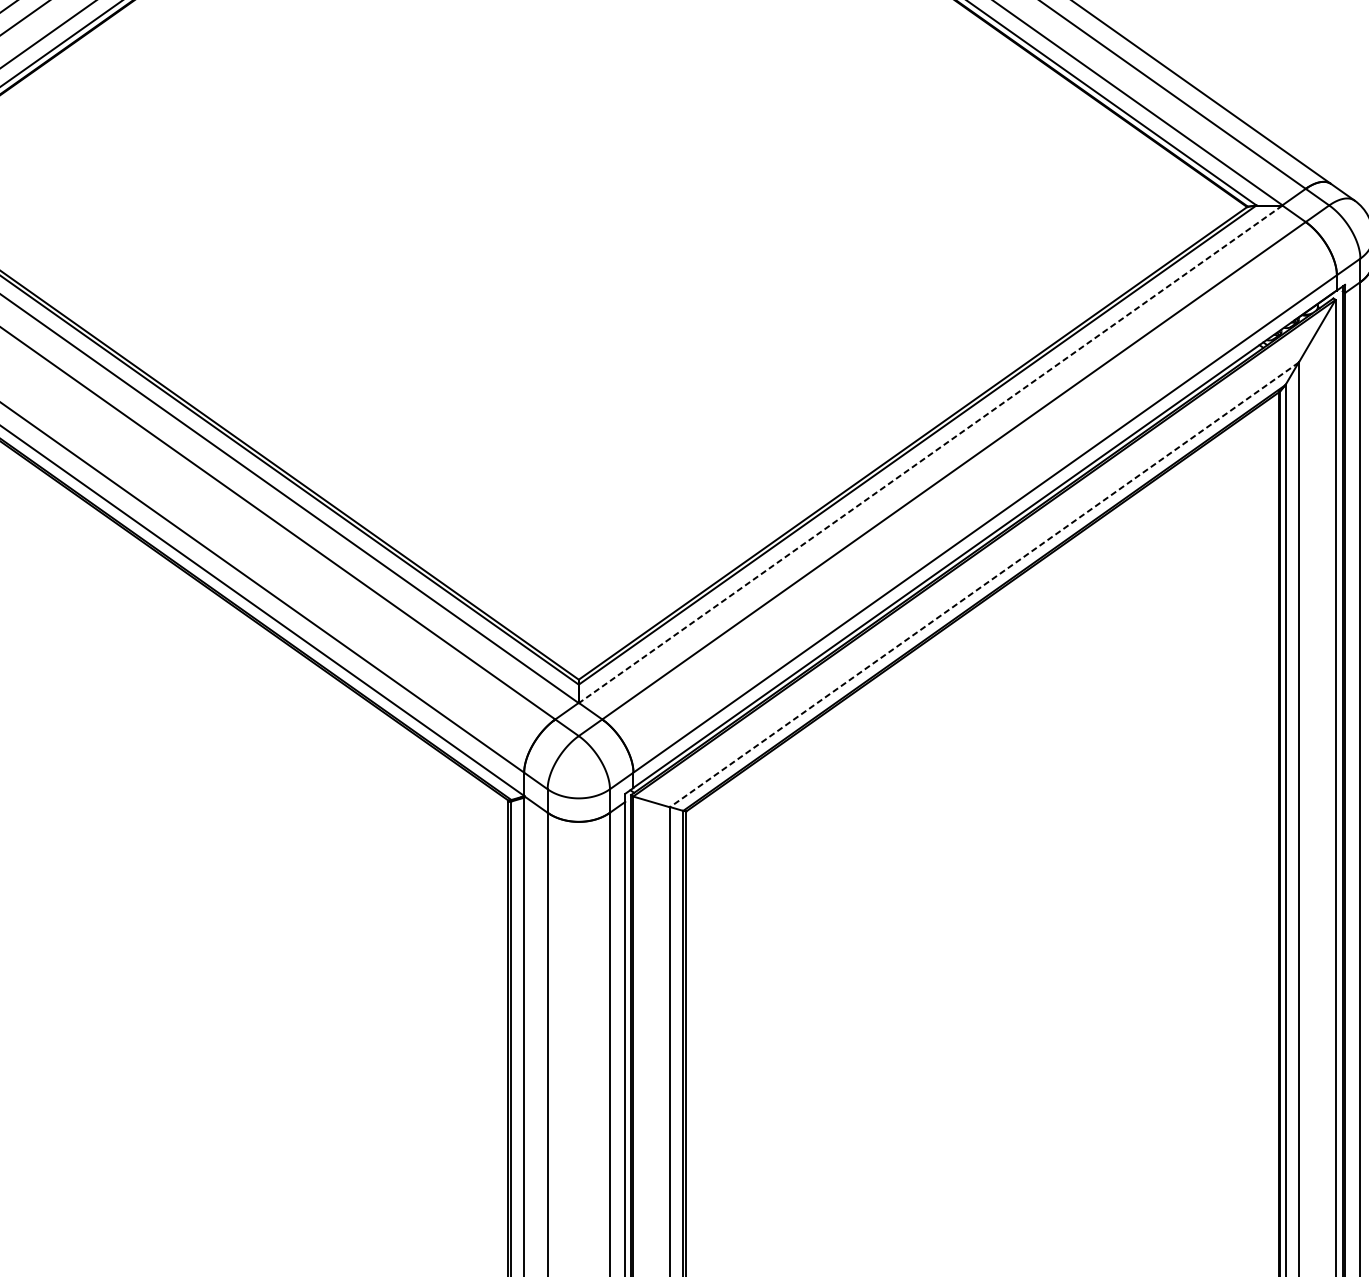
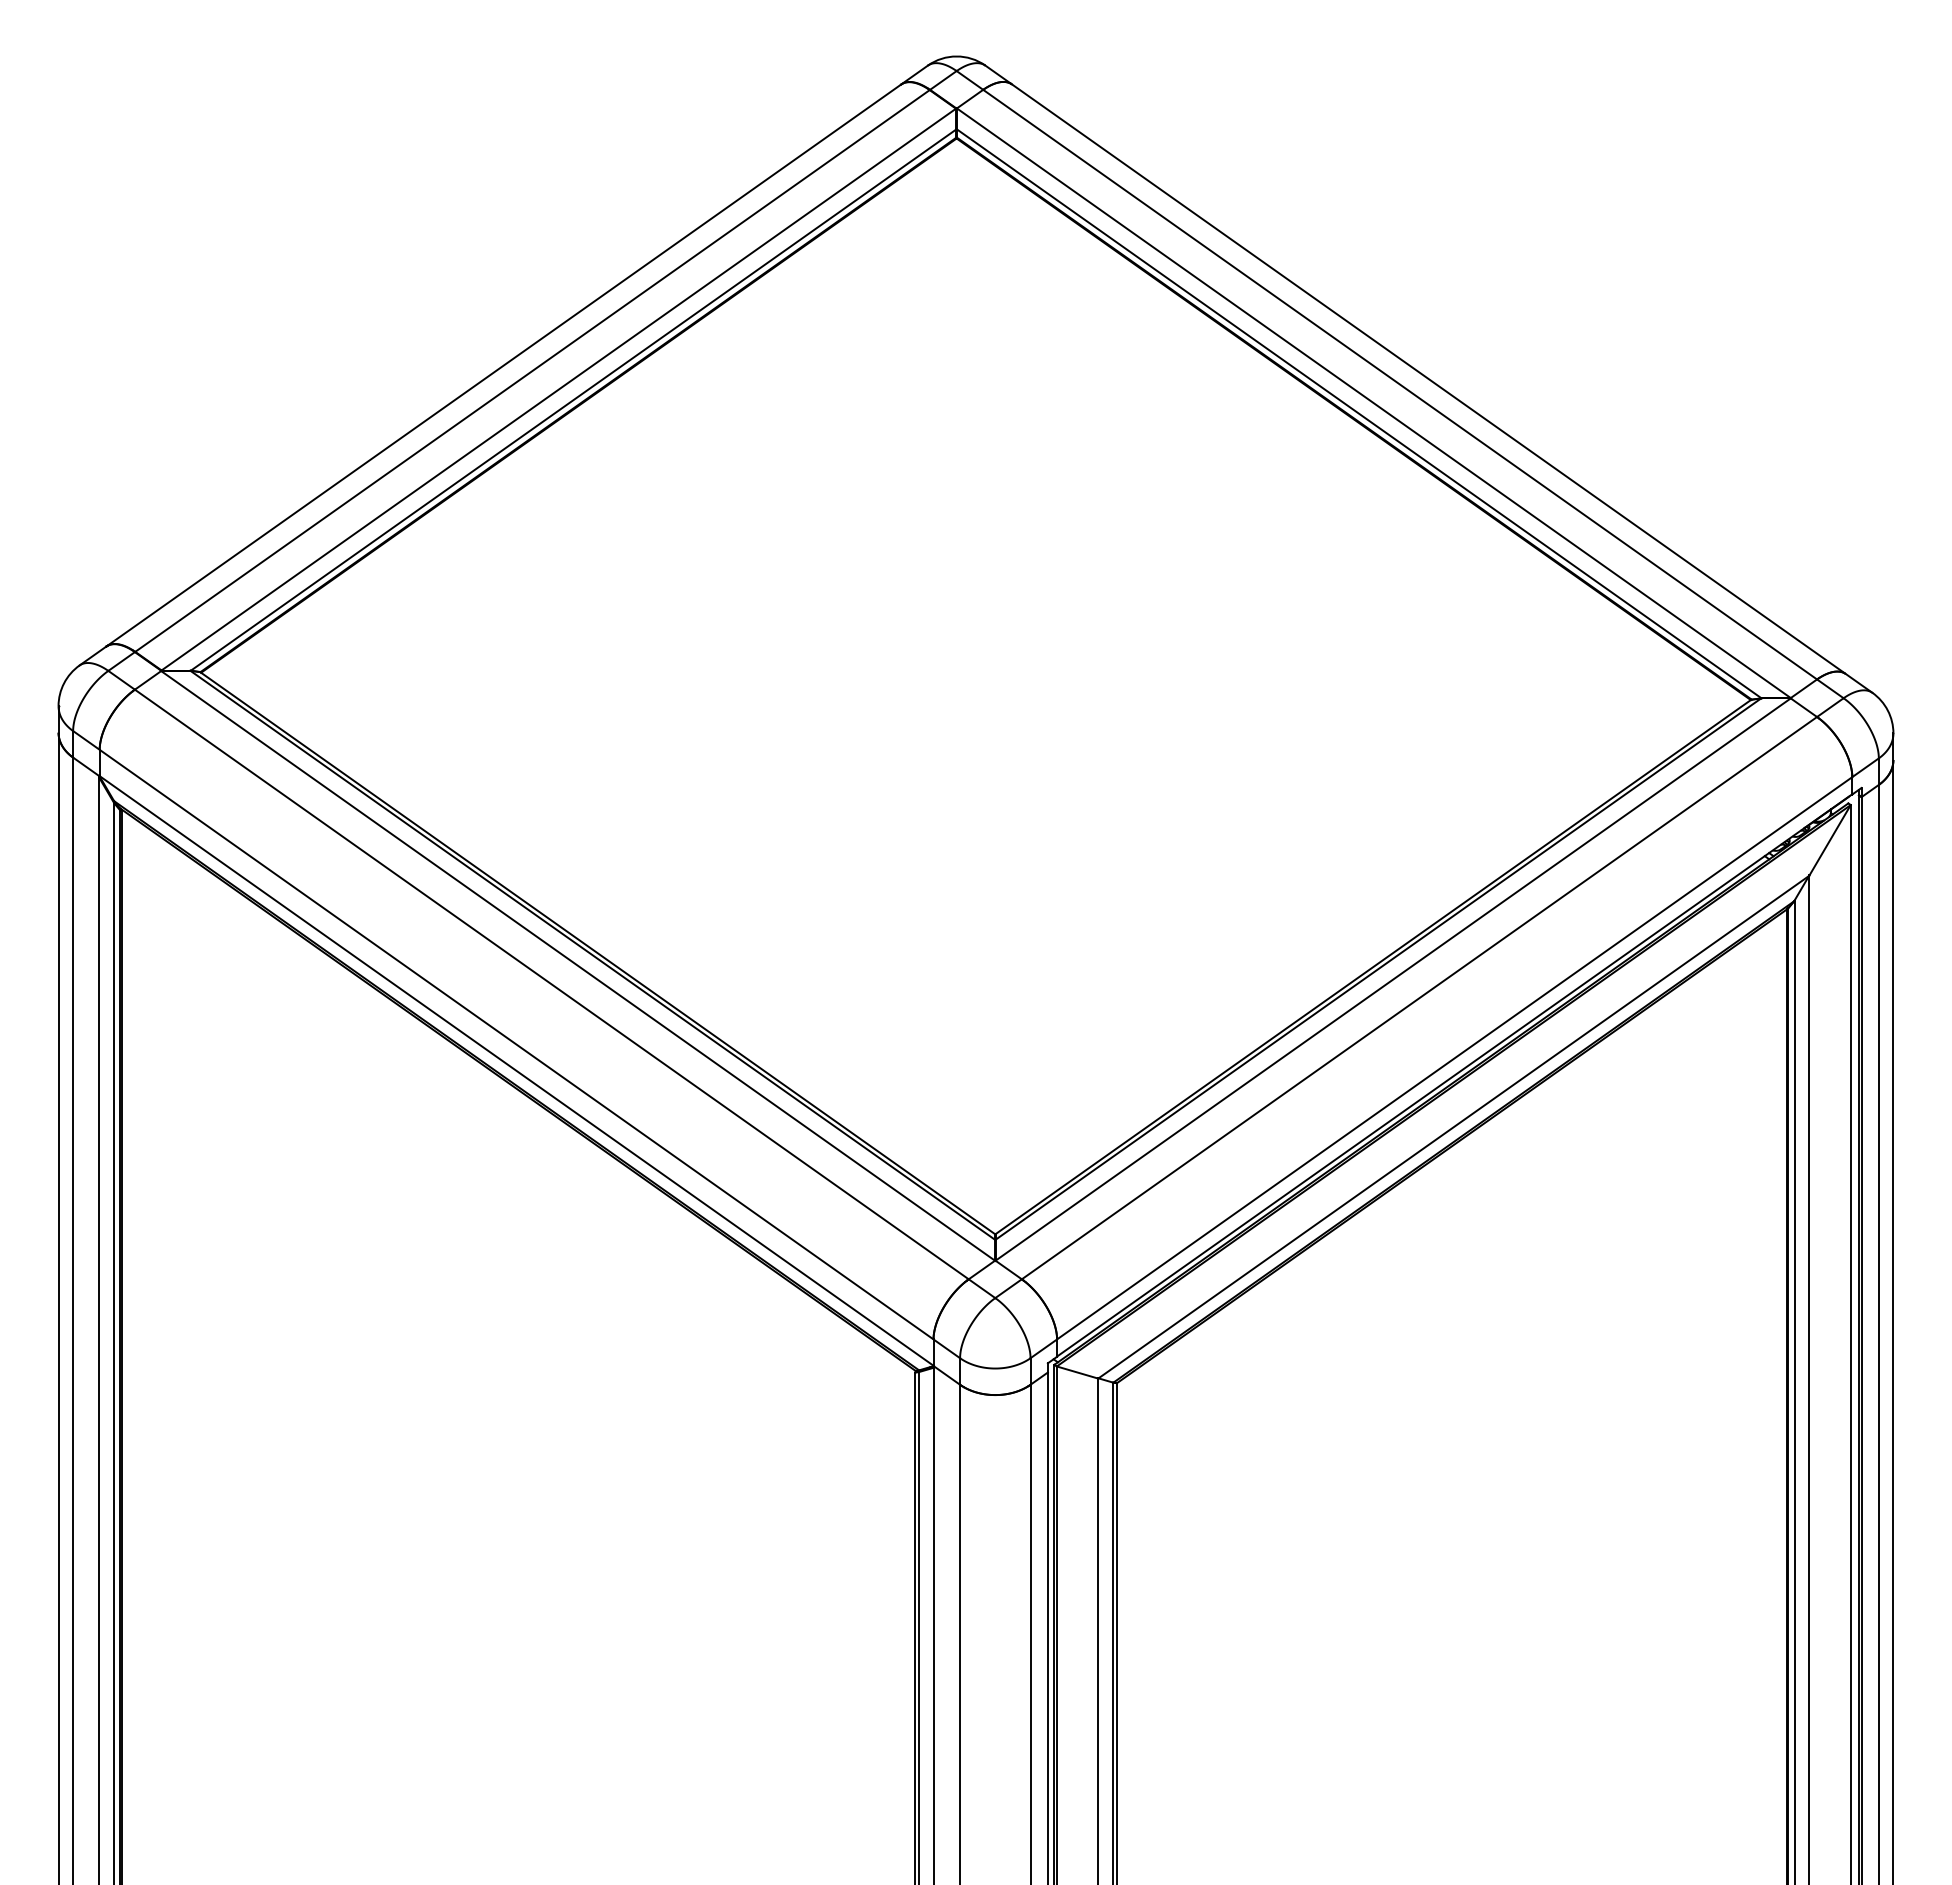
line: (931, 454) -> (1393, 979), dashed -> solid
line: (984, 585) -> (1453, 1127), dashed -> solid

